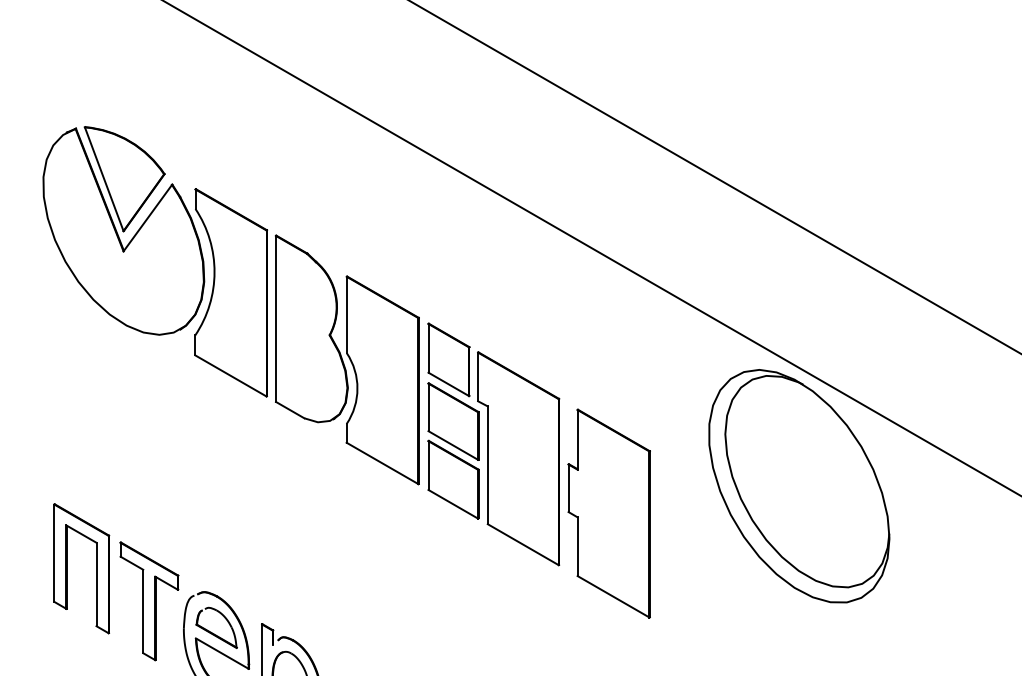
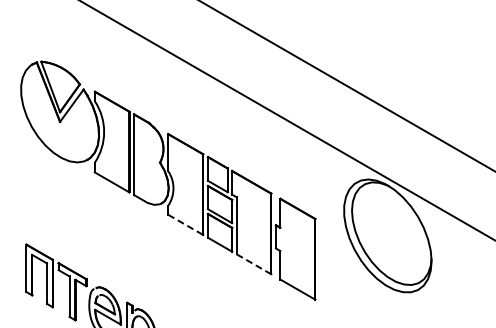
line: (384, 464) -> (186, 225), solid -> dashed
line: (522, 545) -> (253, 264), solid -> dashed

